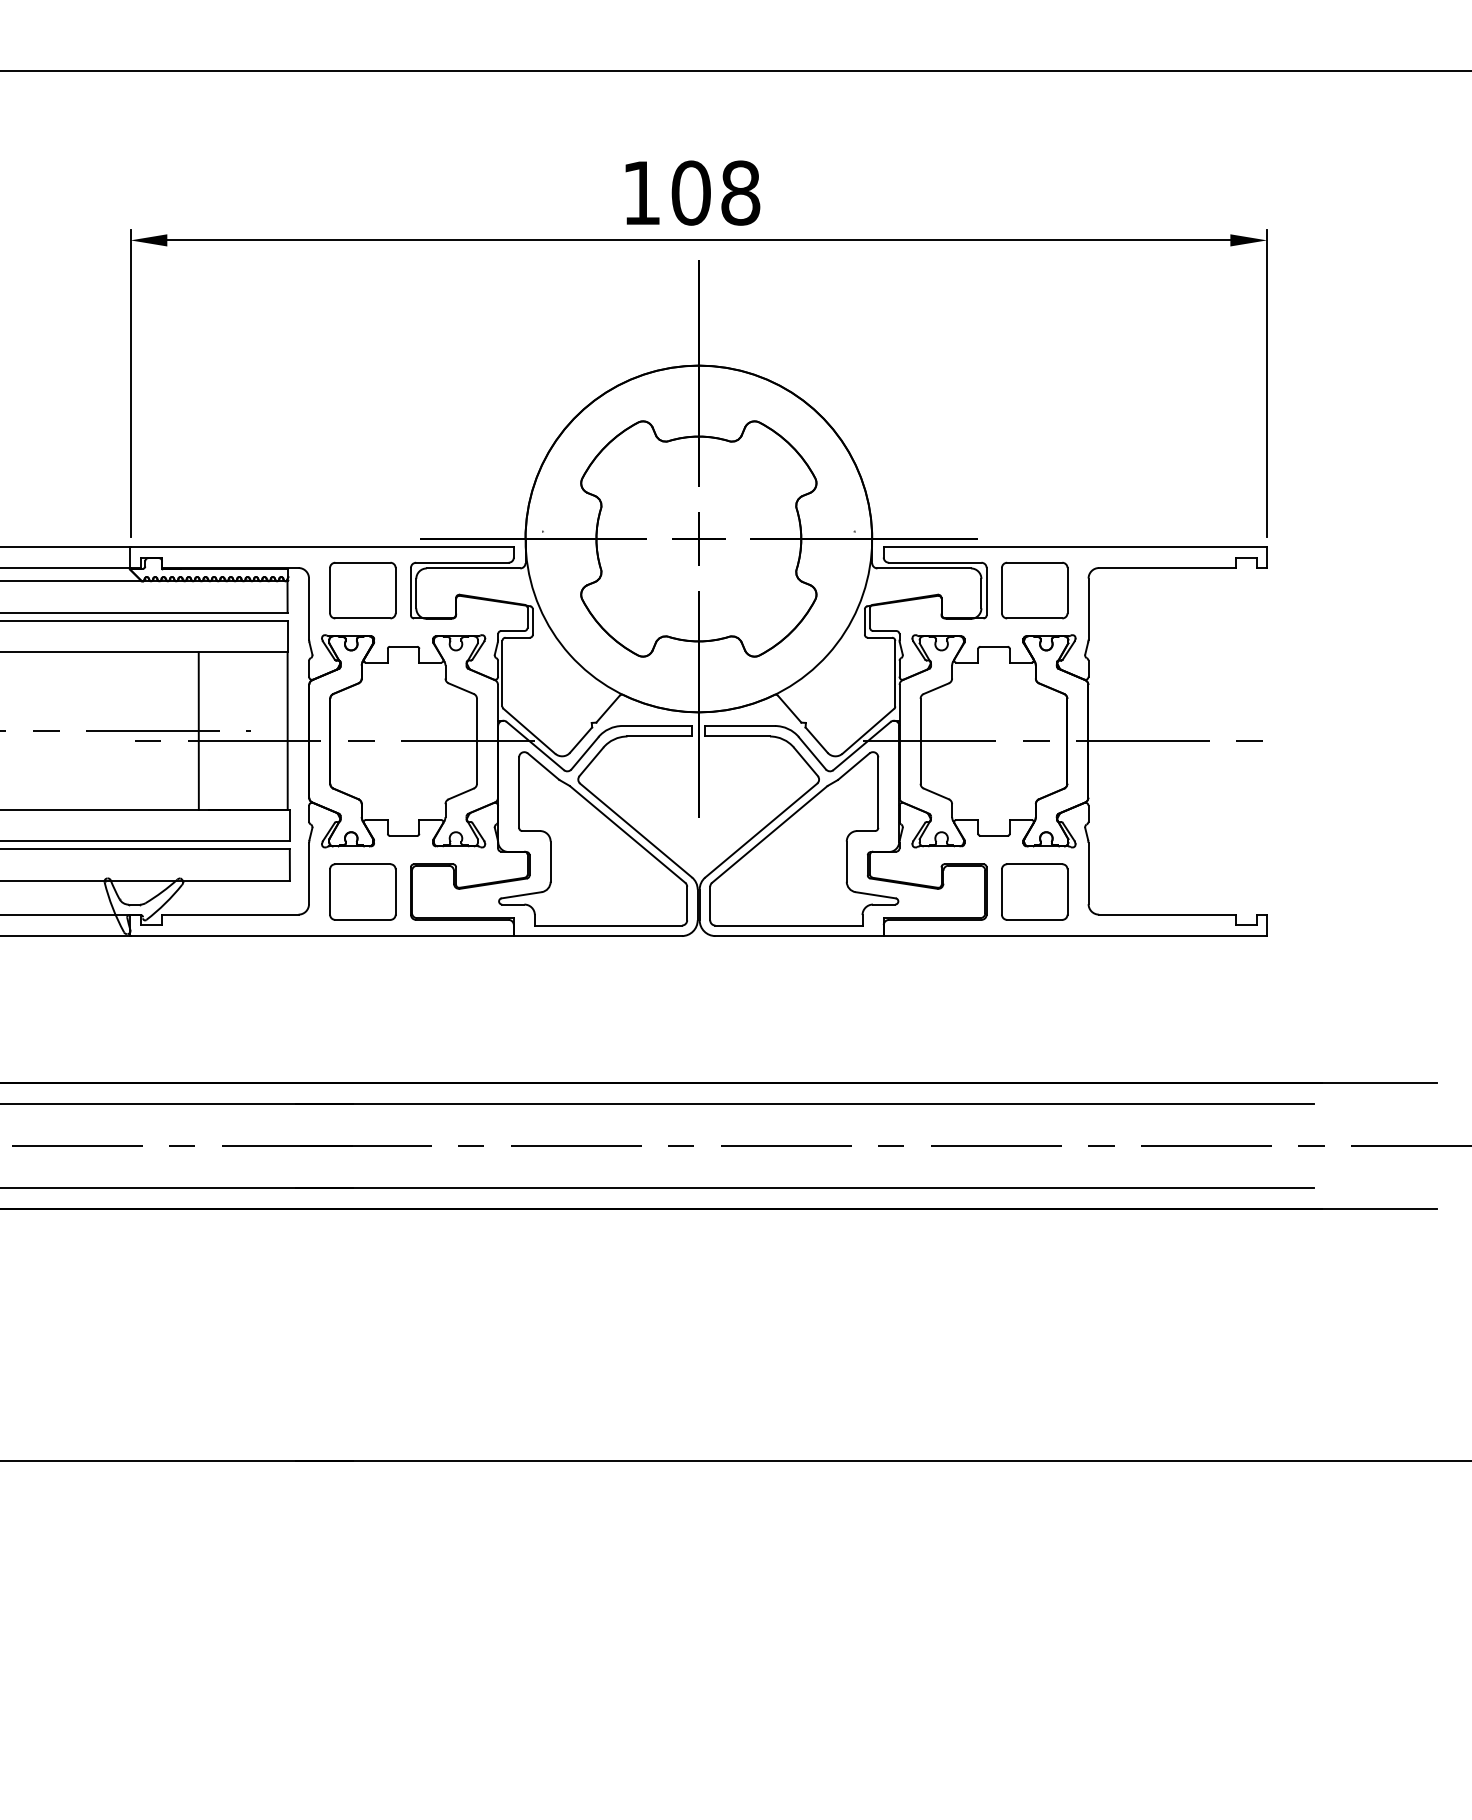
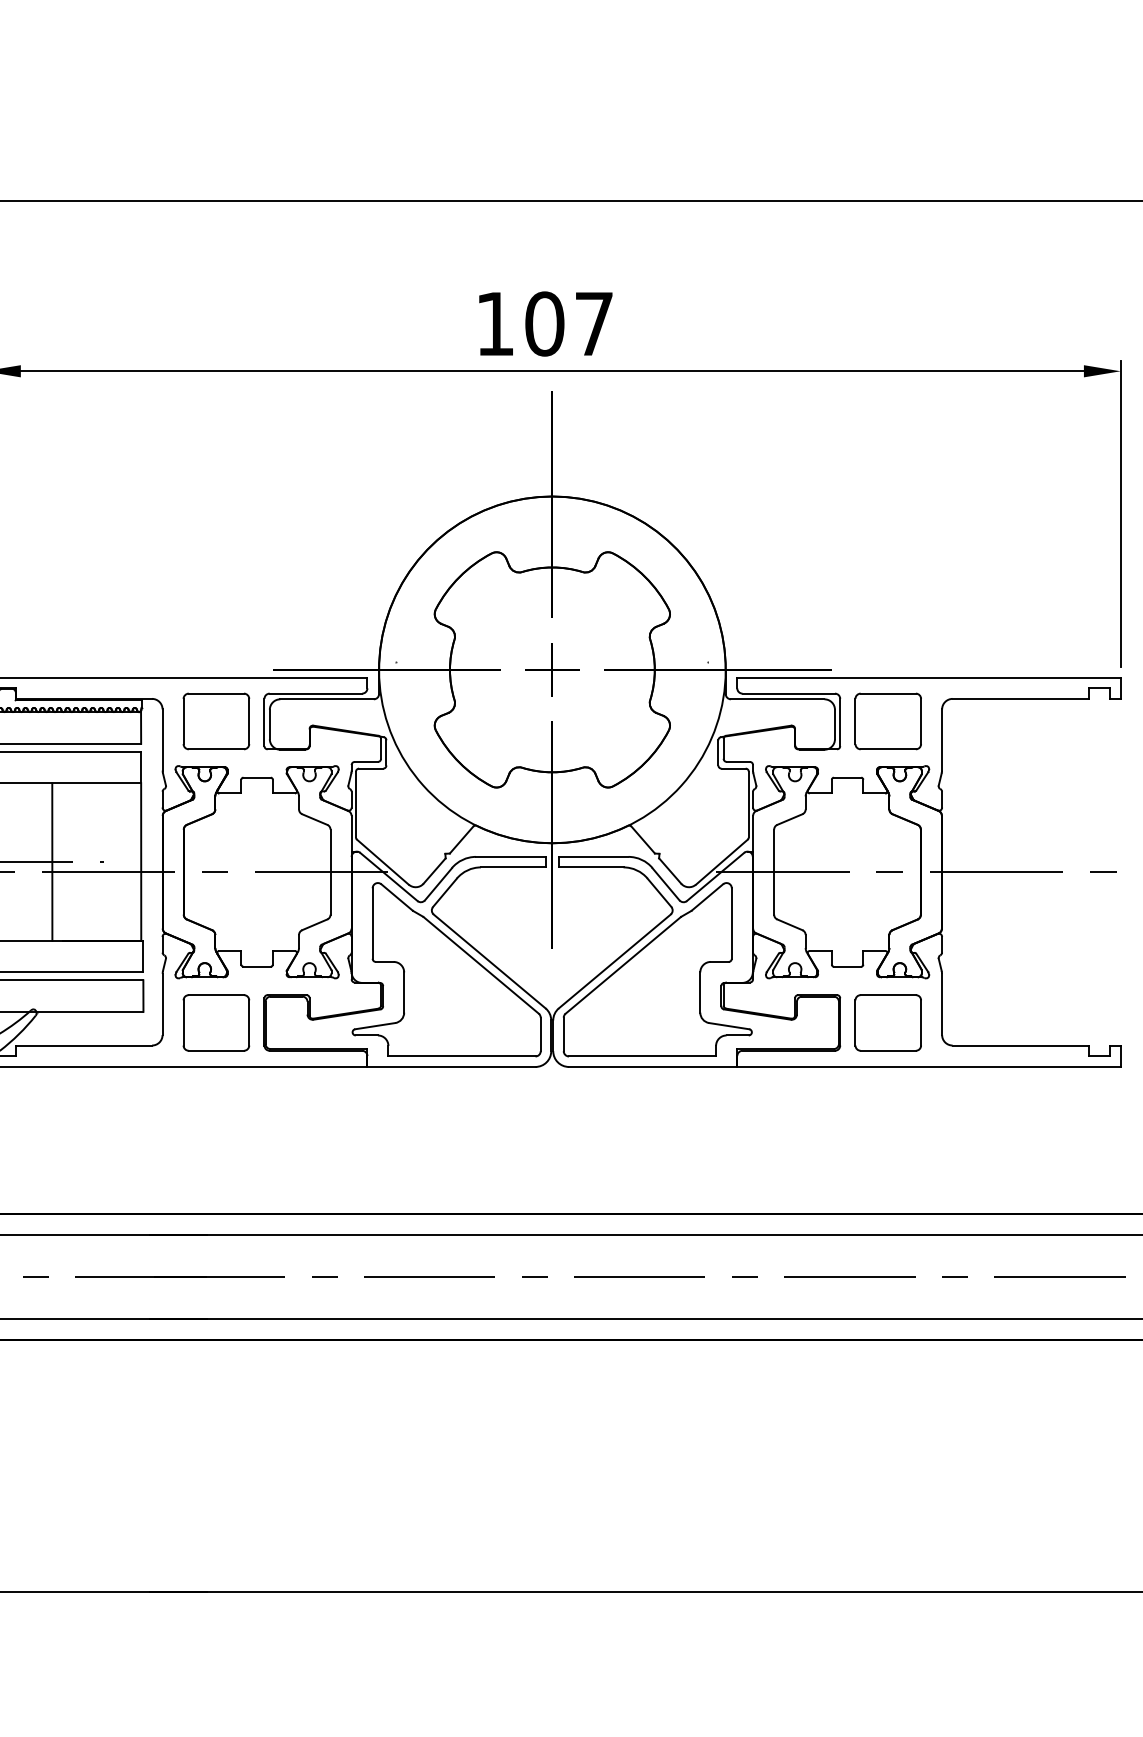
text: (740, 192) -> (594, 323), 108 -> 107

